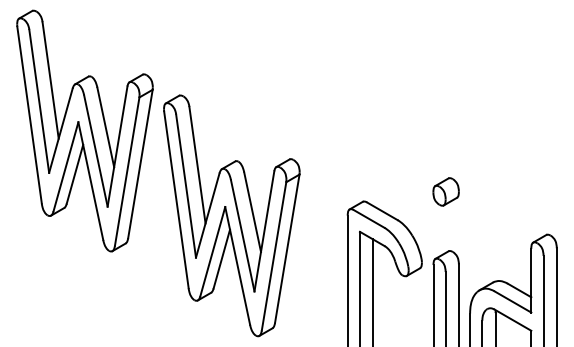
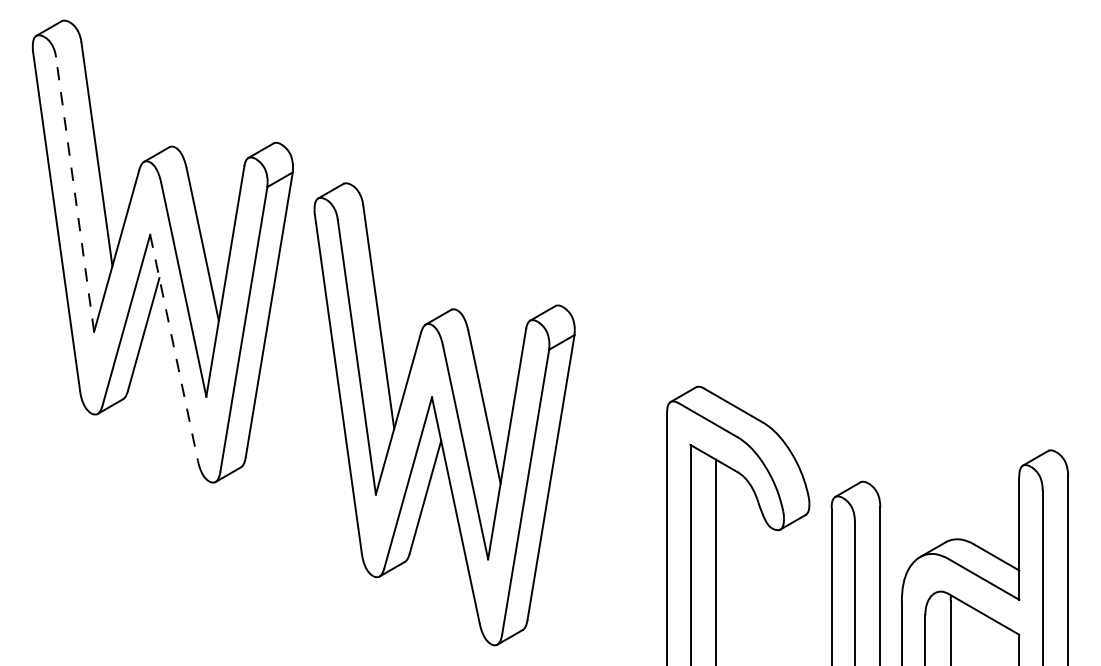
line: (39, 100) -> (75, 192), solid -> dashed
line: (90, 181) -> (173, 348), solid -> dashed
part: (445, 191) -> (854, 367), removed

